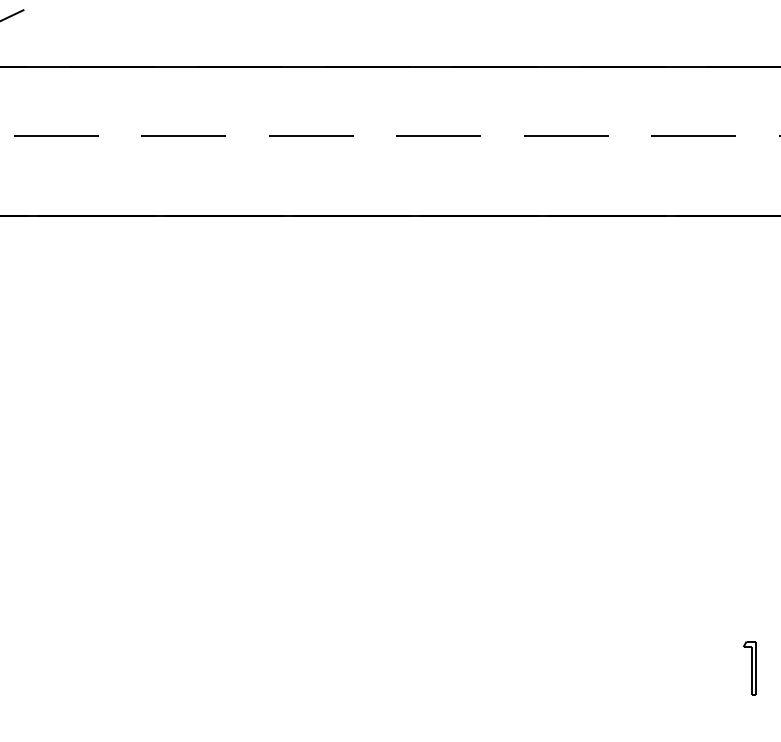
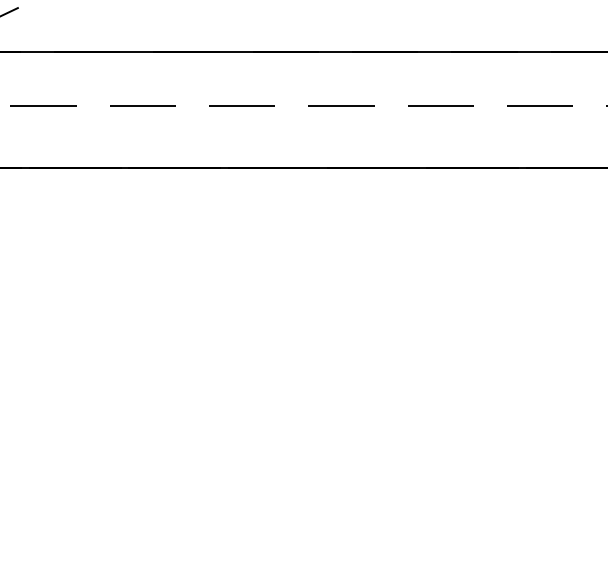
part: (749, 668) -> (583, 520), removed

